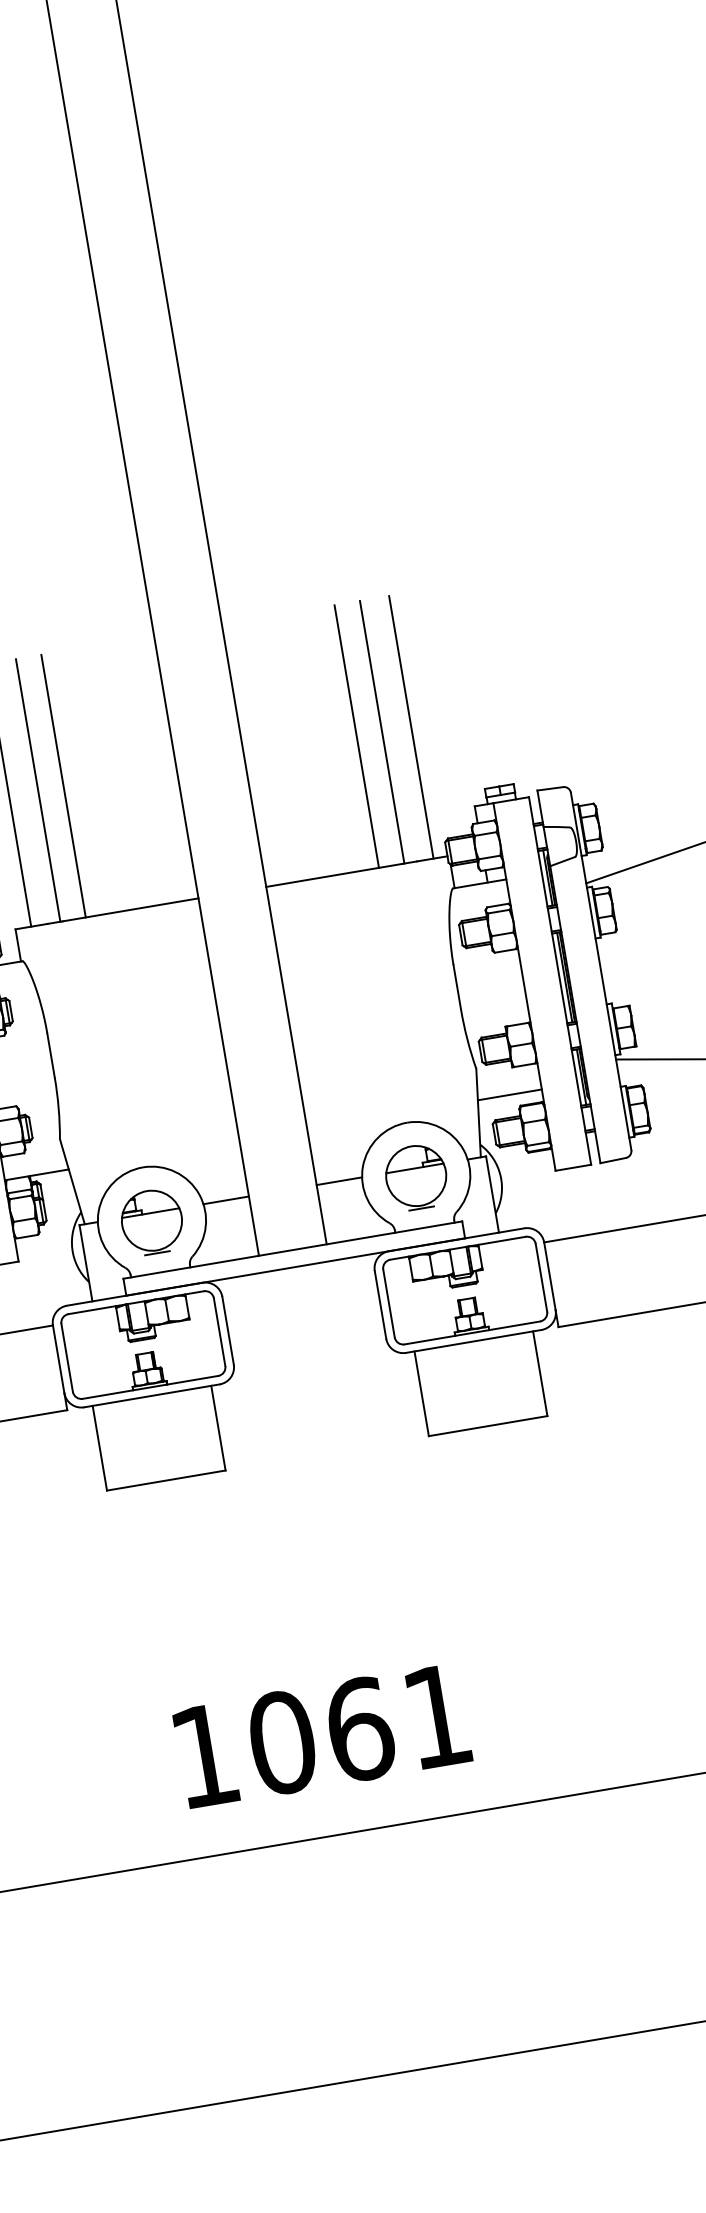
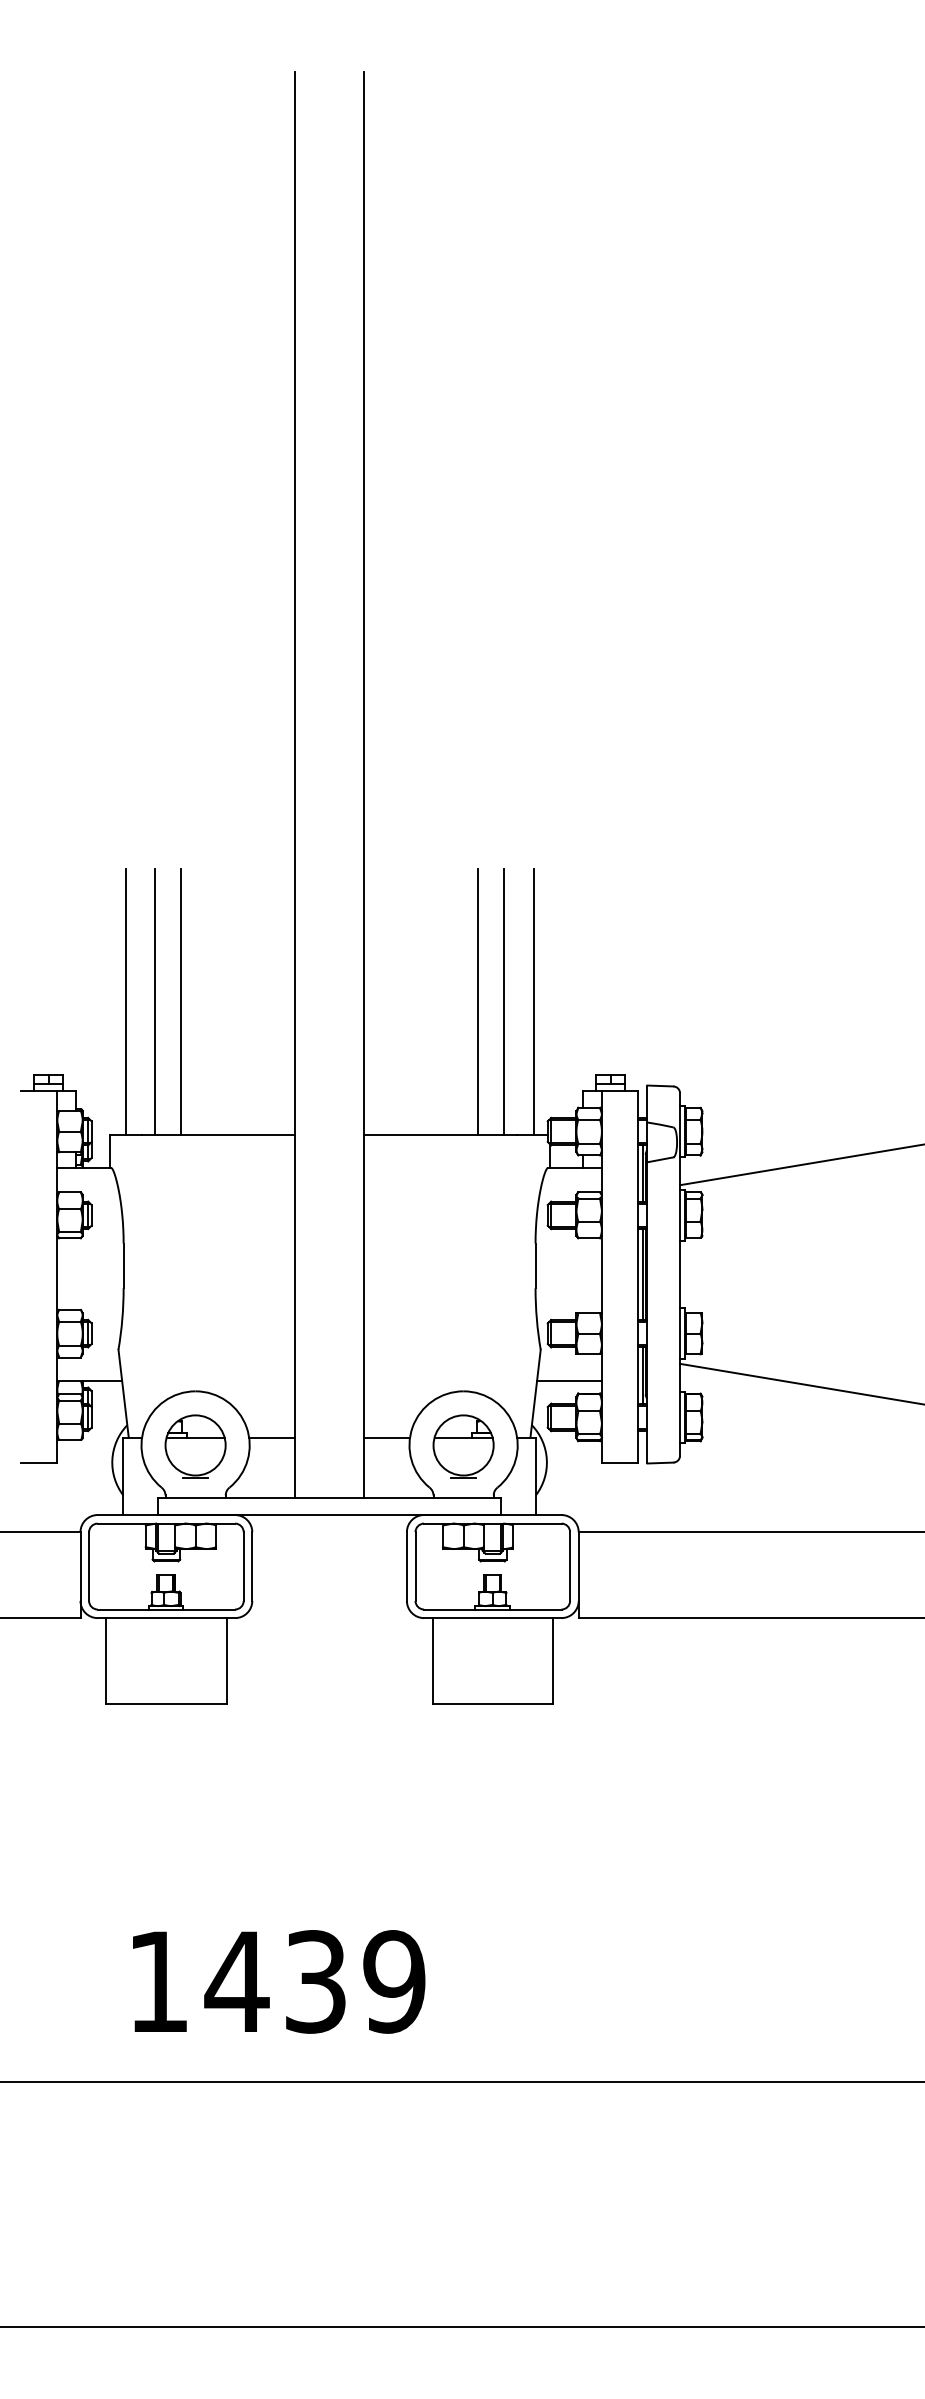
text: (358, 1729) -> (314, 1981), 1061 -> 1439

